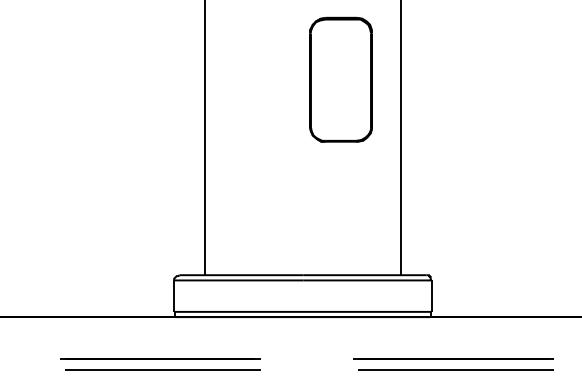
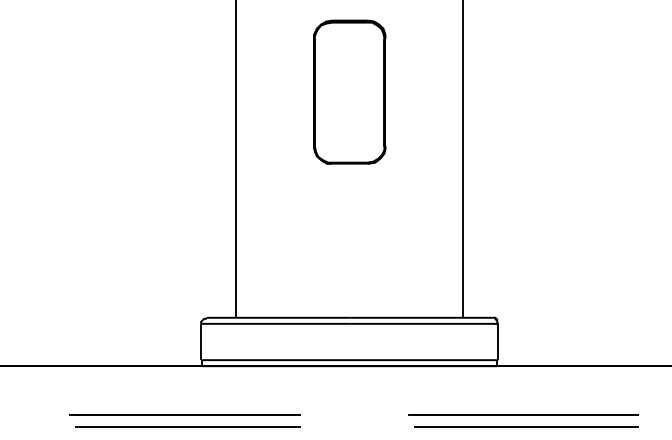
part: (340, 79) -> (349, 91), moved

